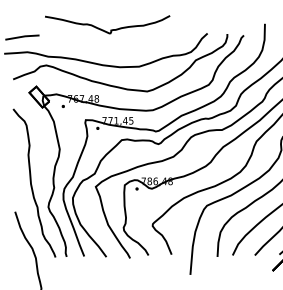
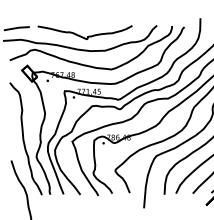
curve: (110, 29) -> (87, 36), moved

